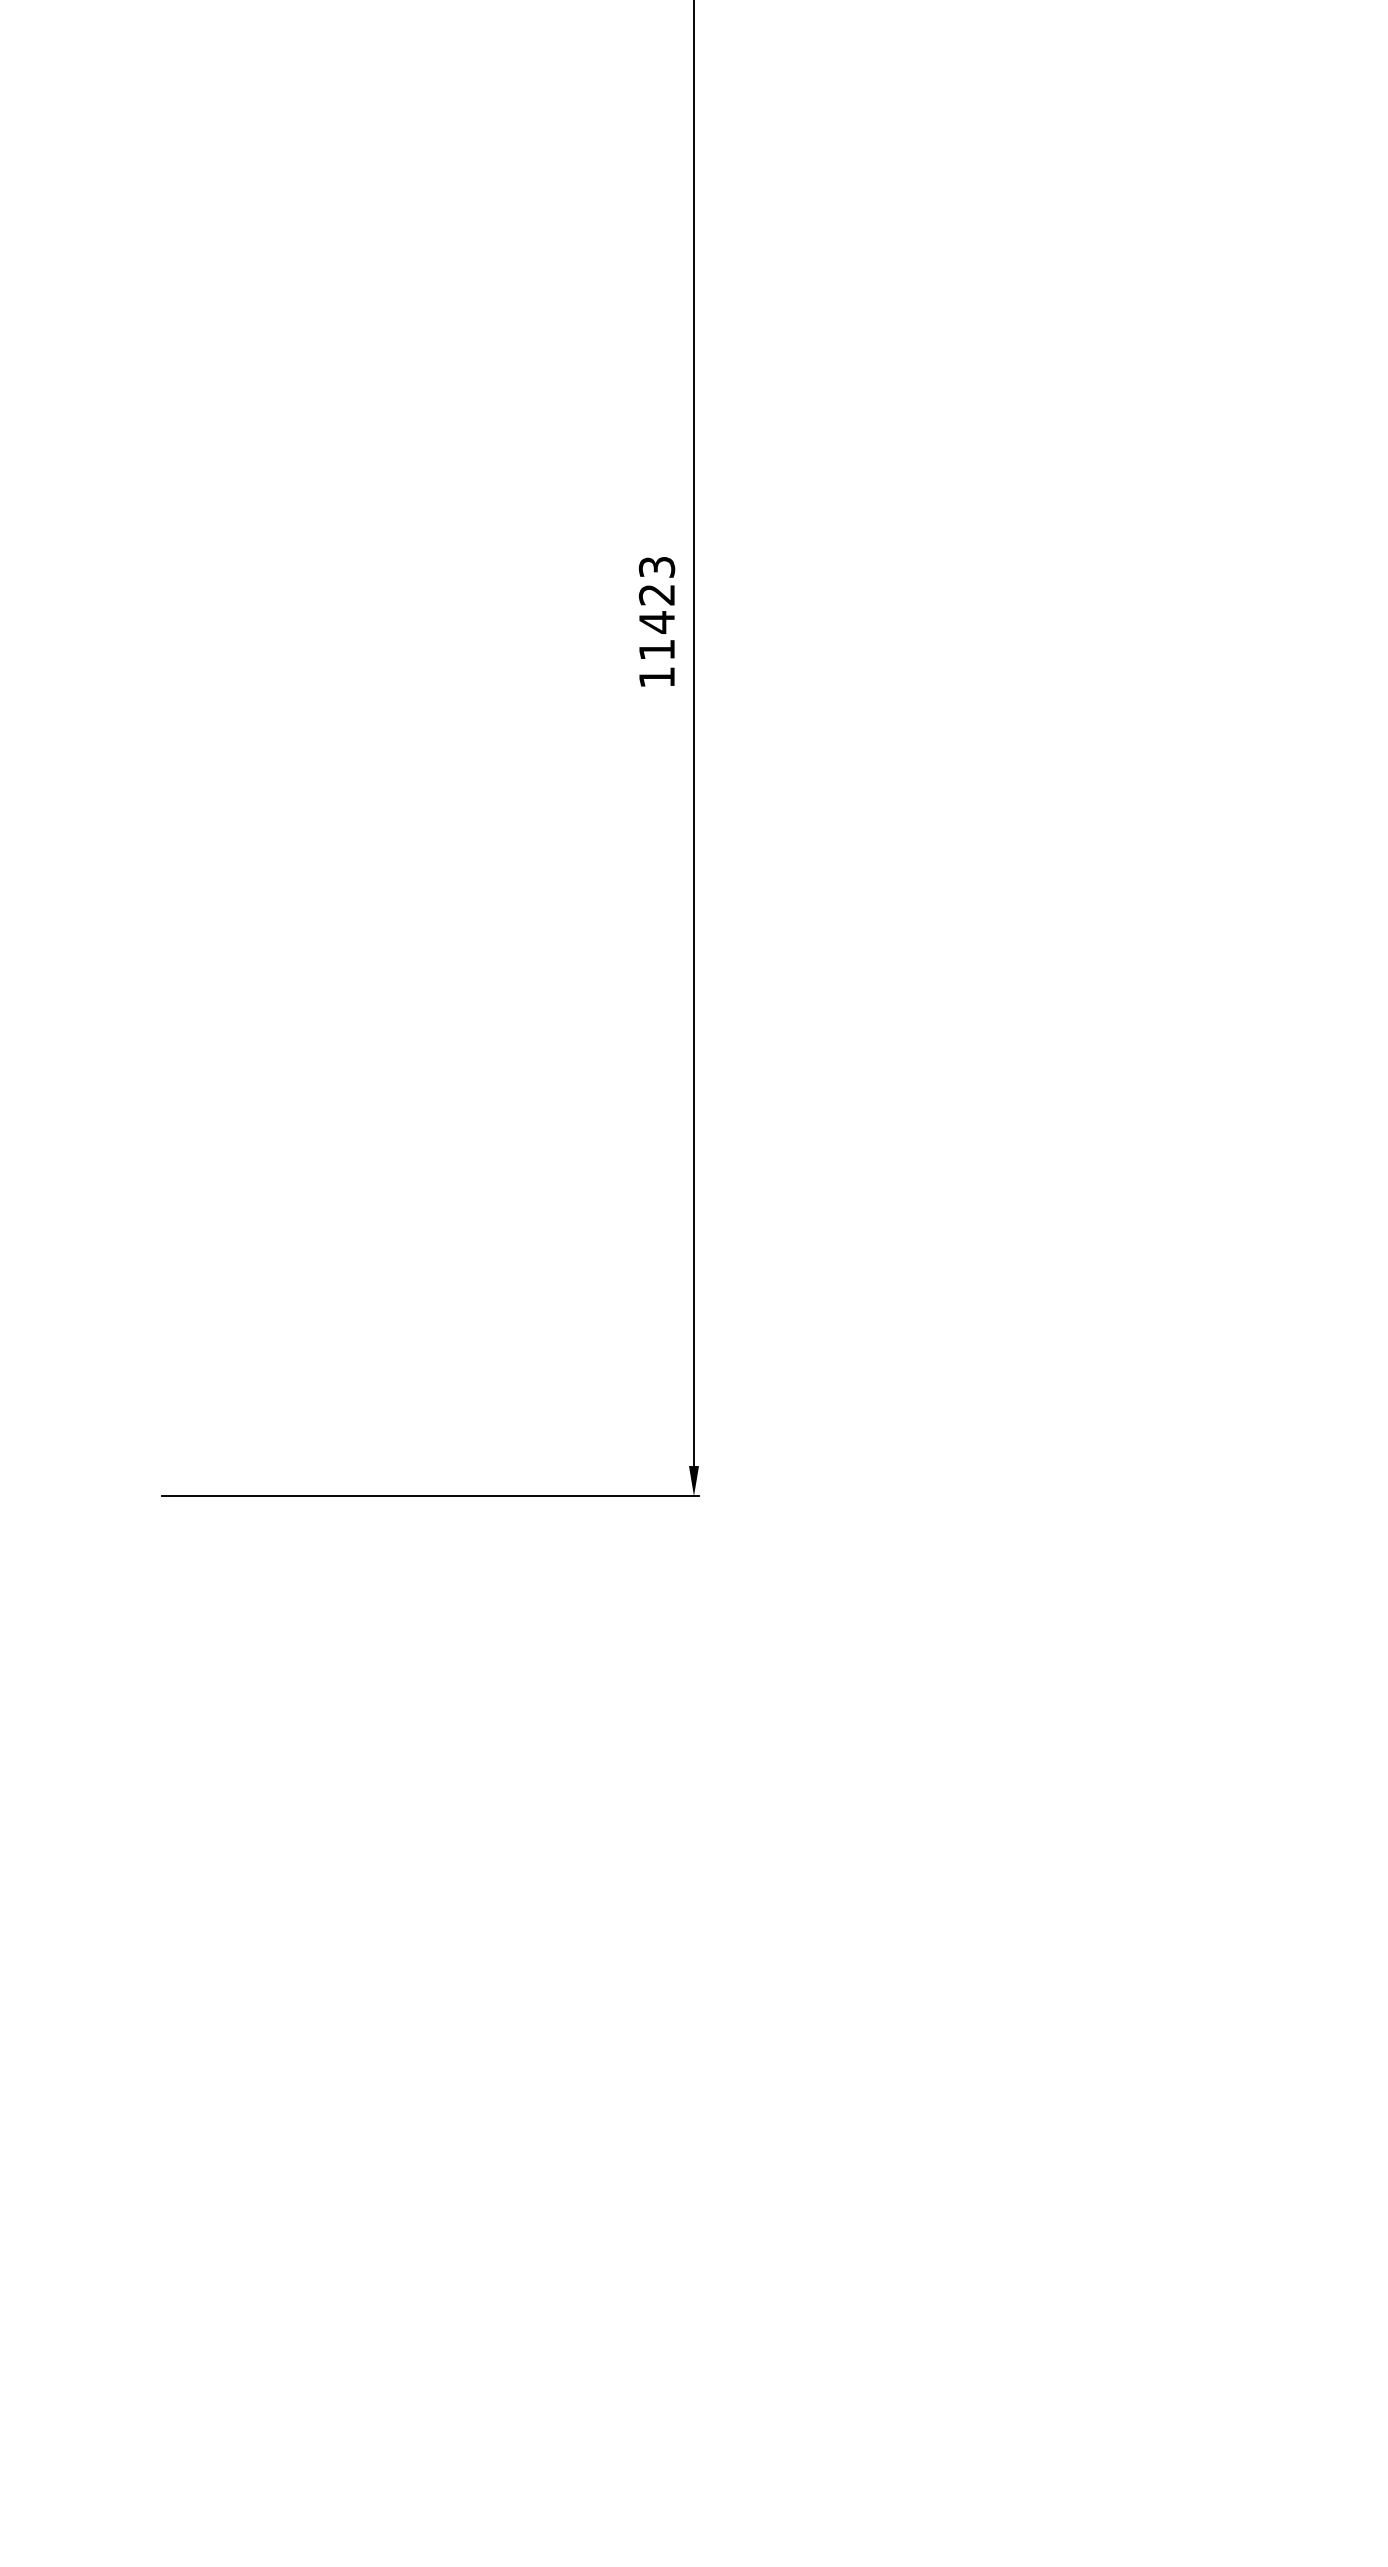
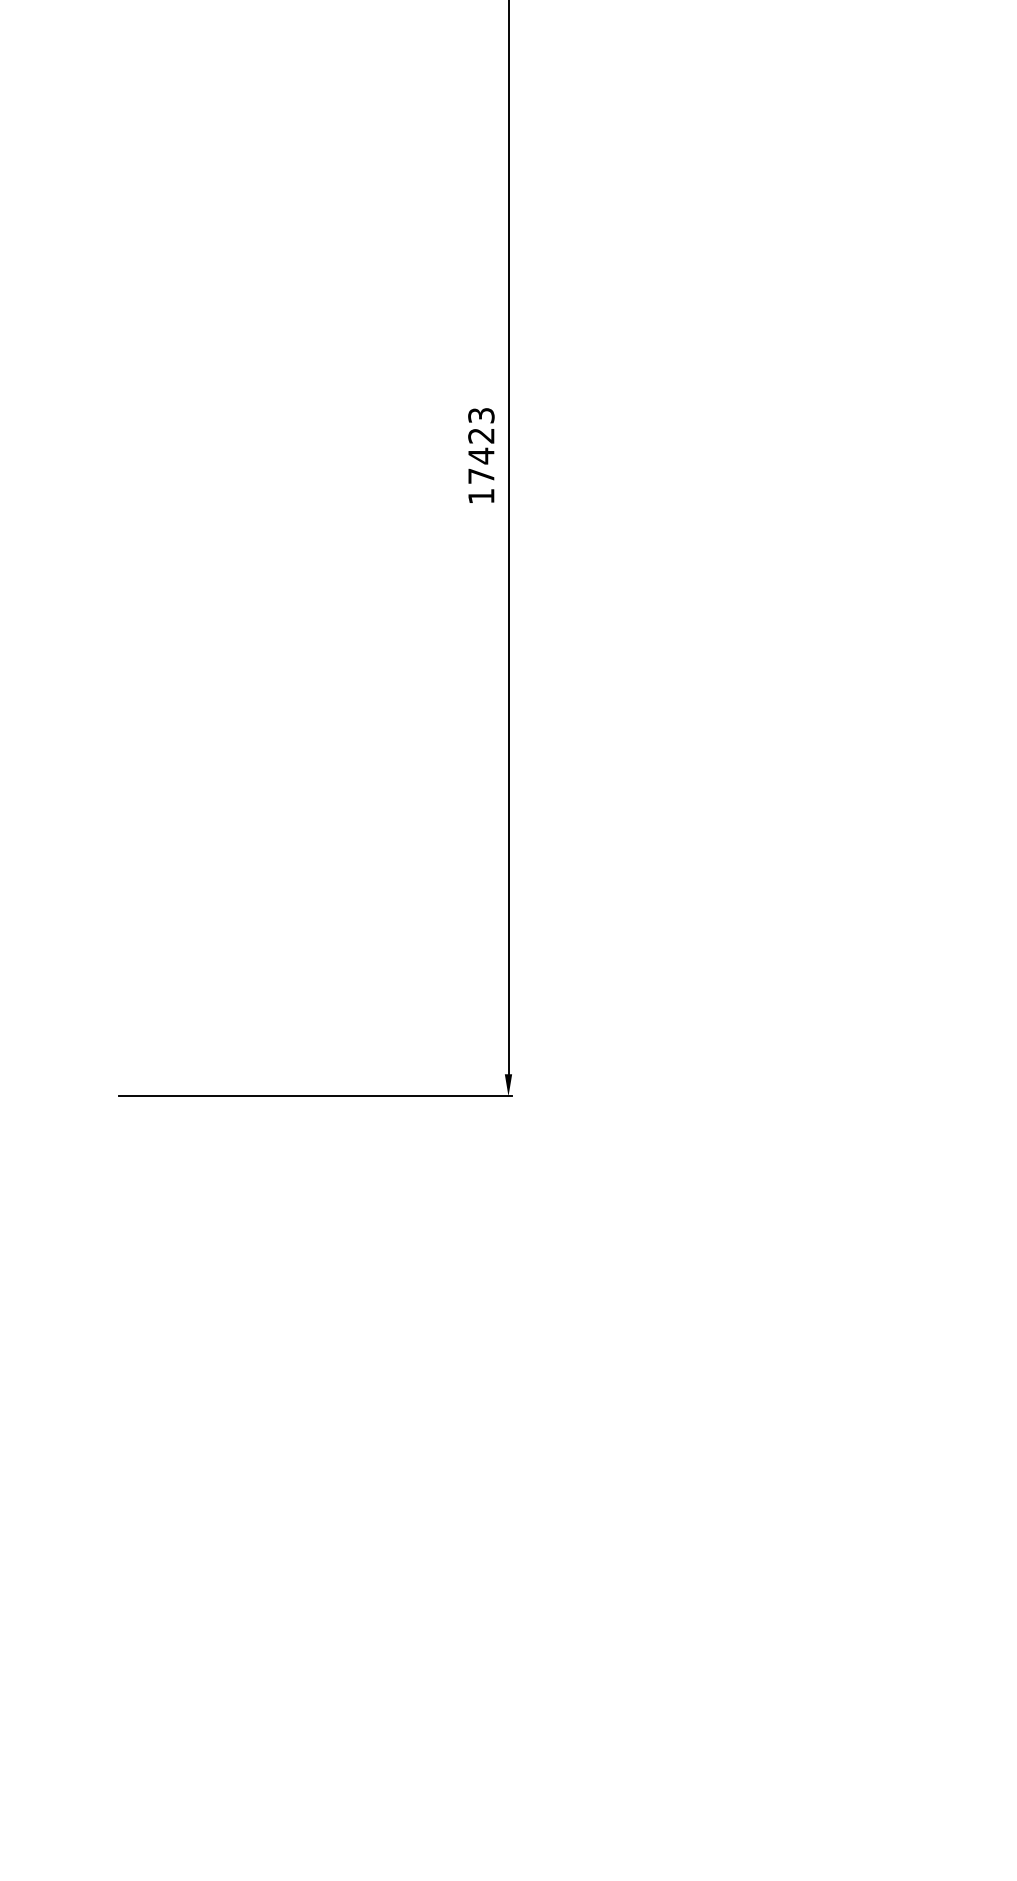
text: (656, 649) -> (481, 475), 11423 -> 17423

